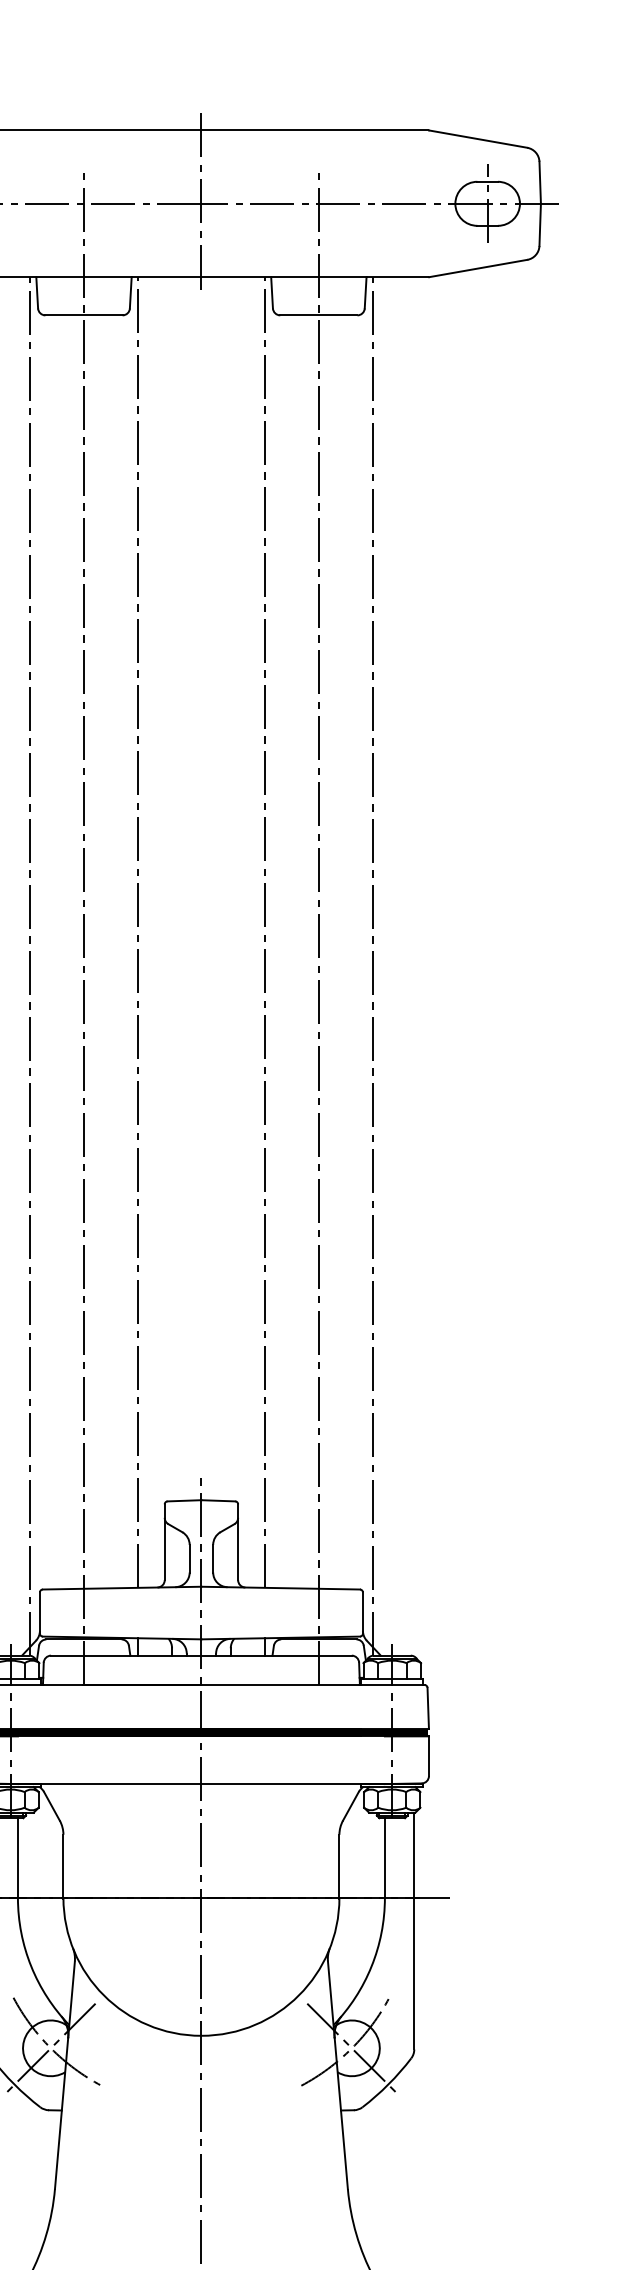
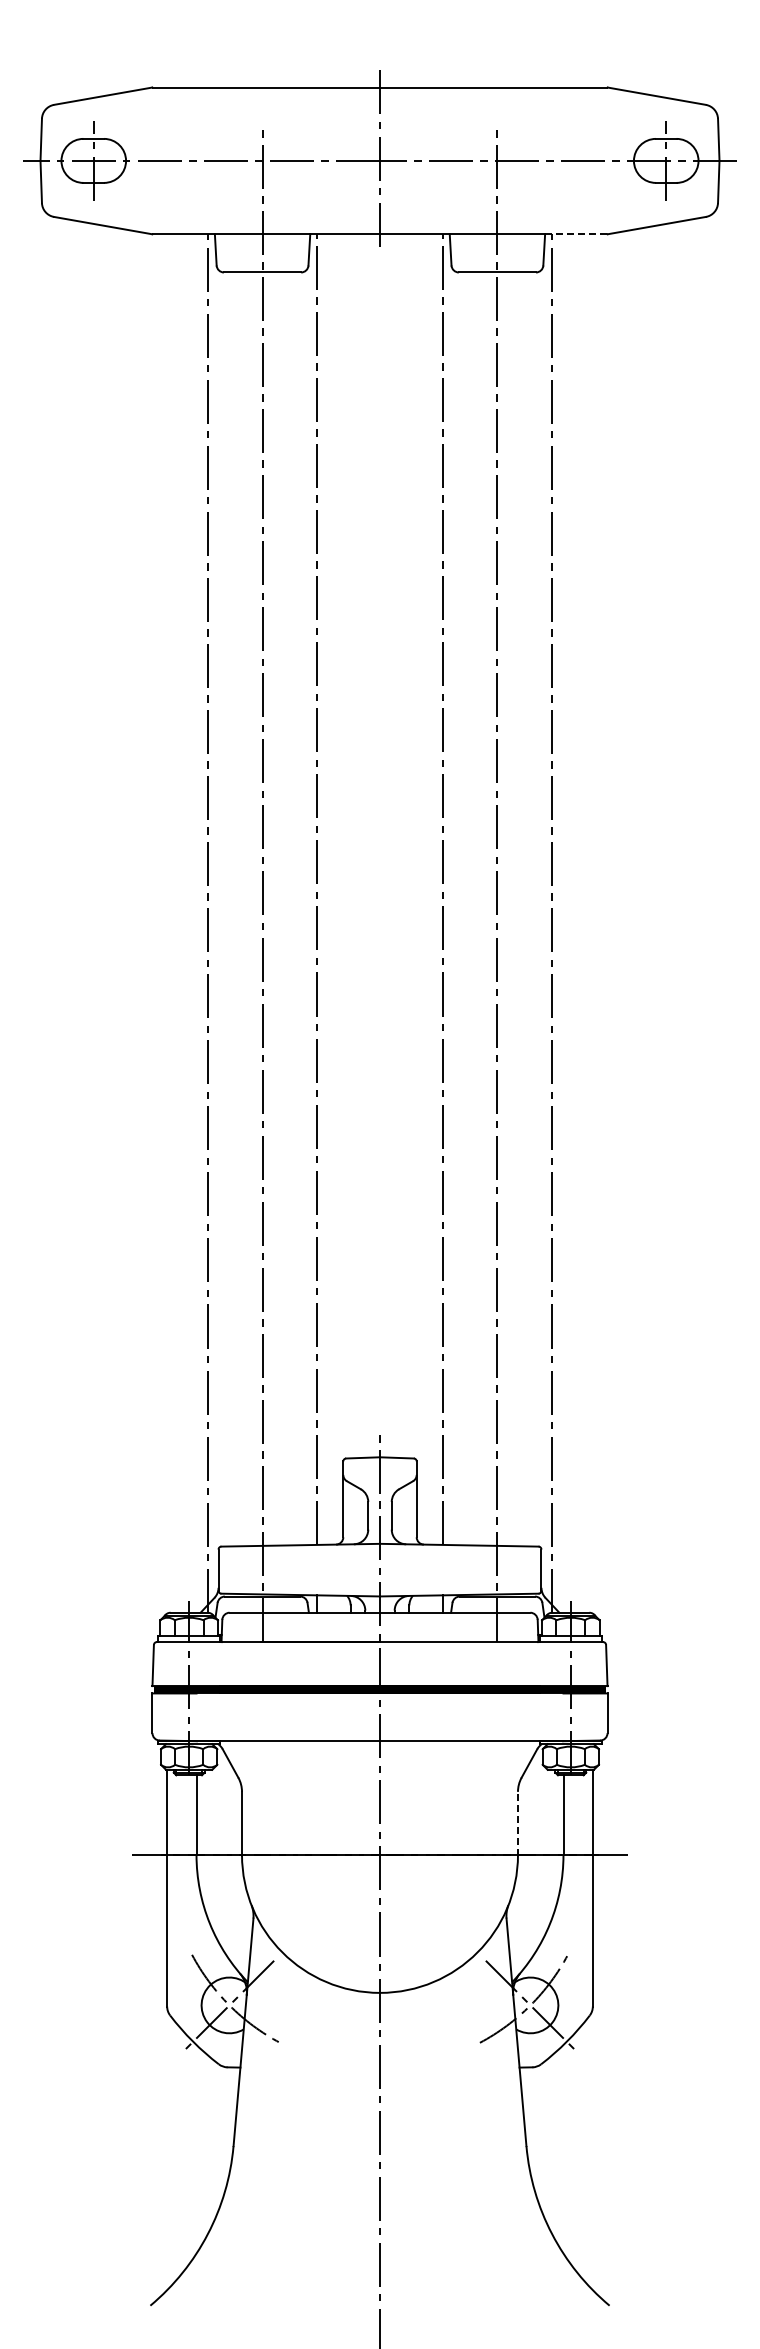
line: (397, 277) -> (576, 234), solid -> dashed
line: (338, 1866) -> (517, 1823), solid -> dashed

